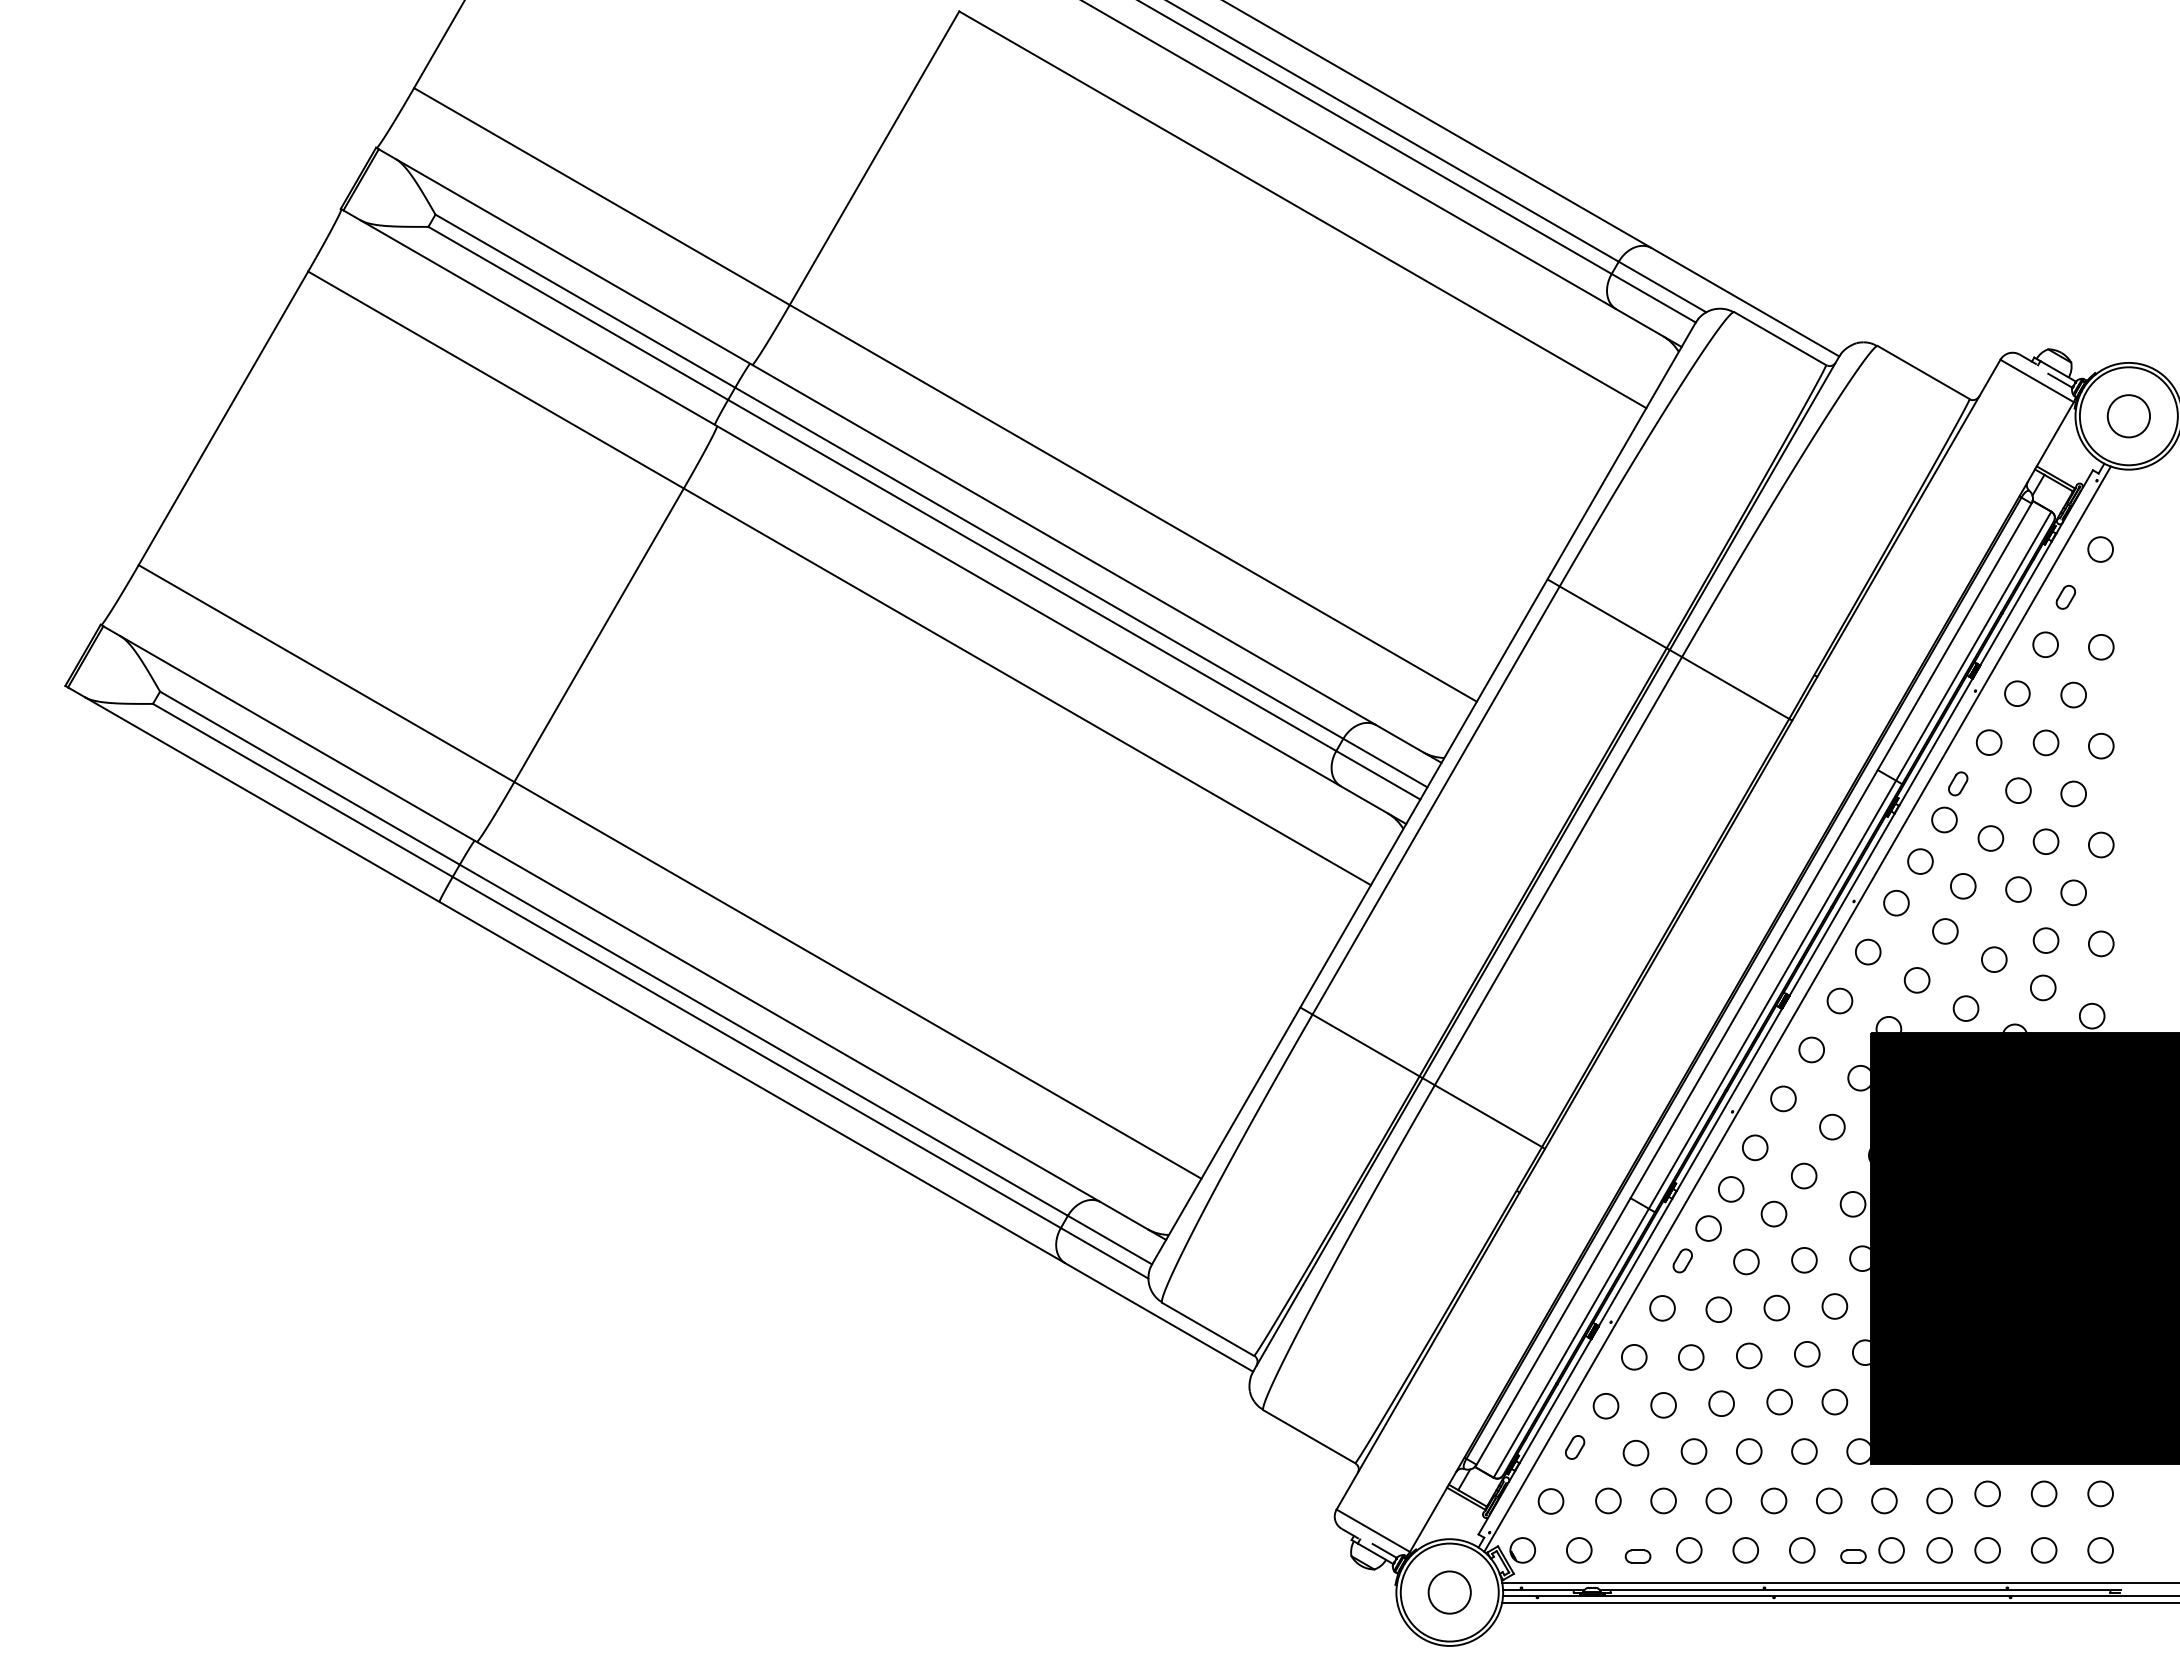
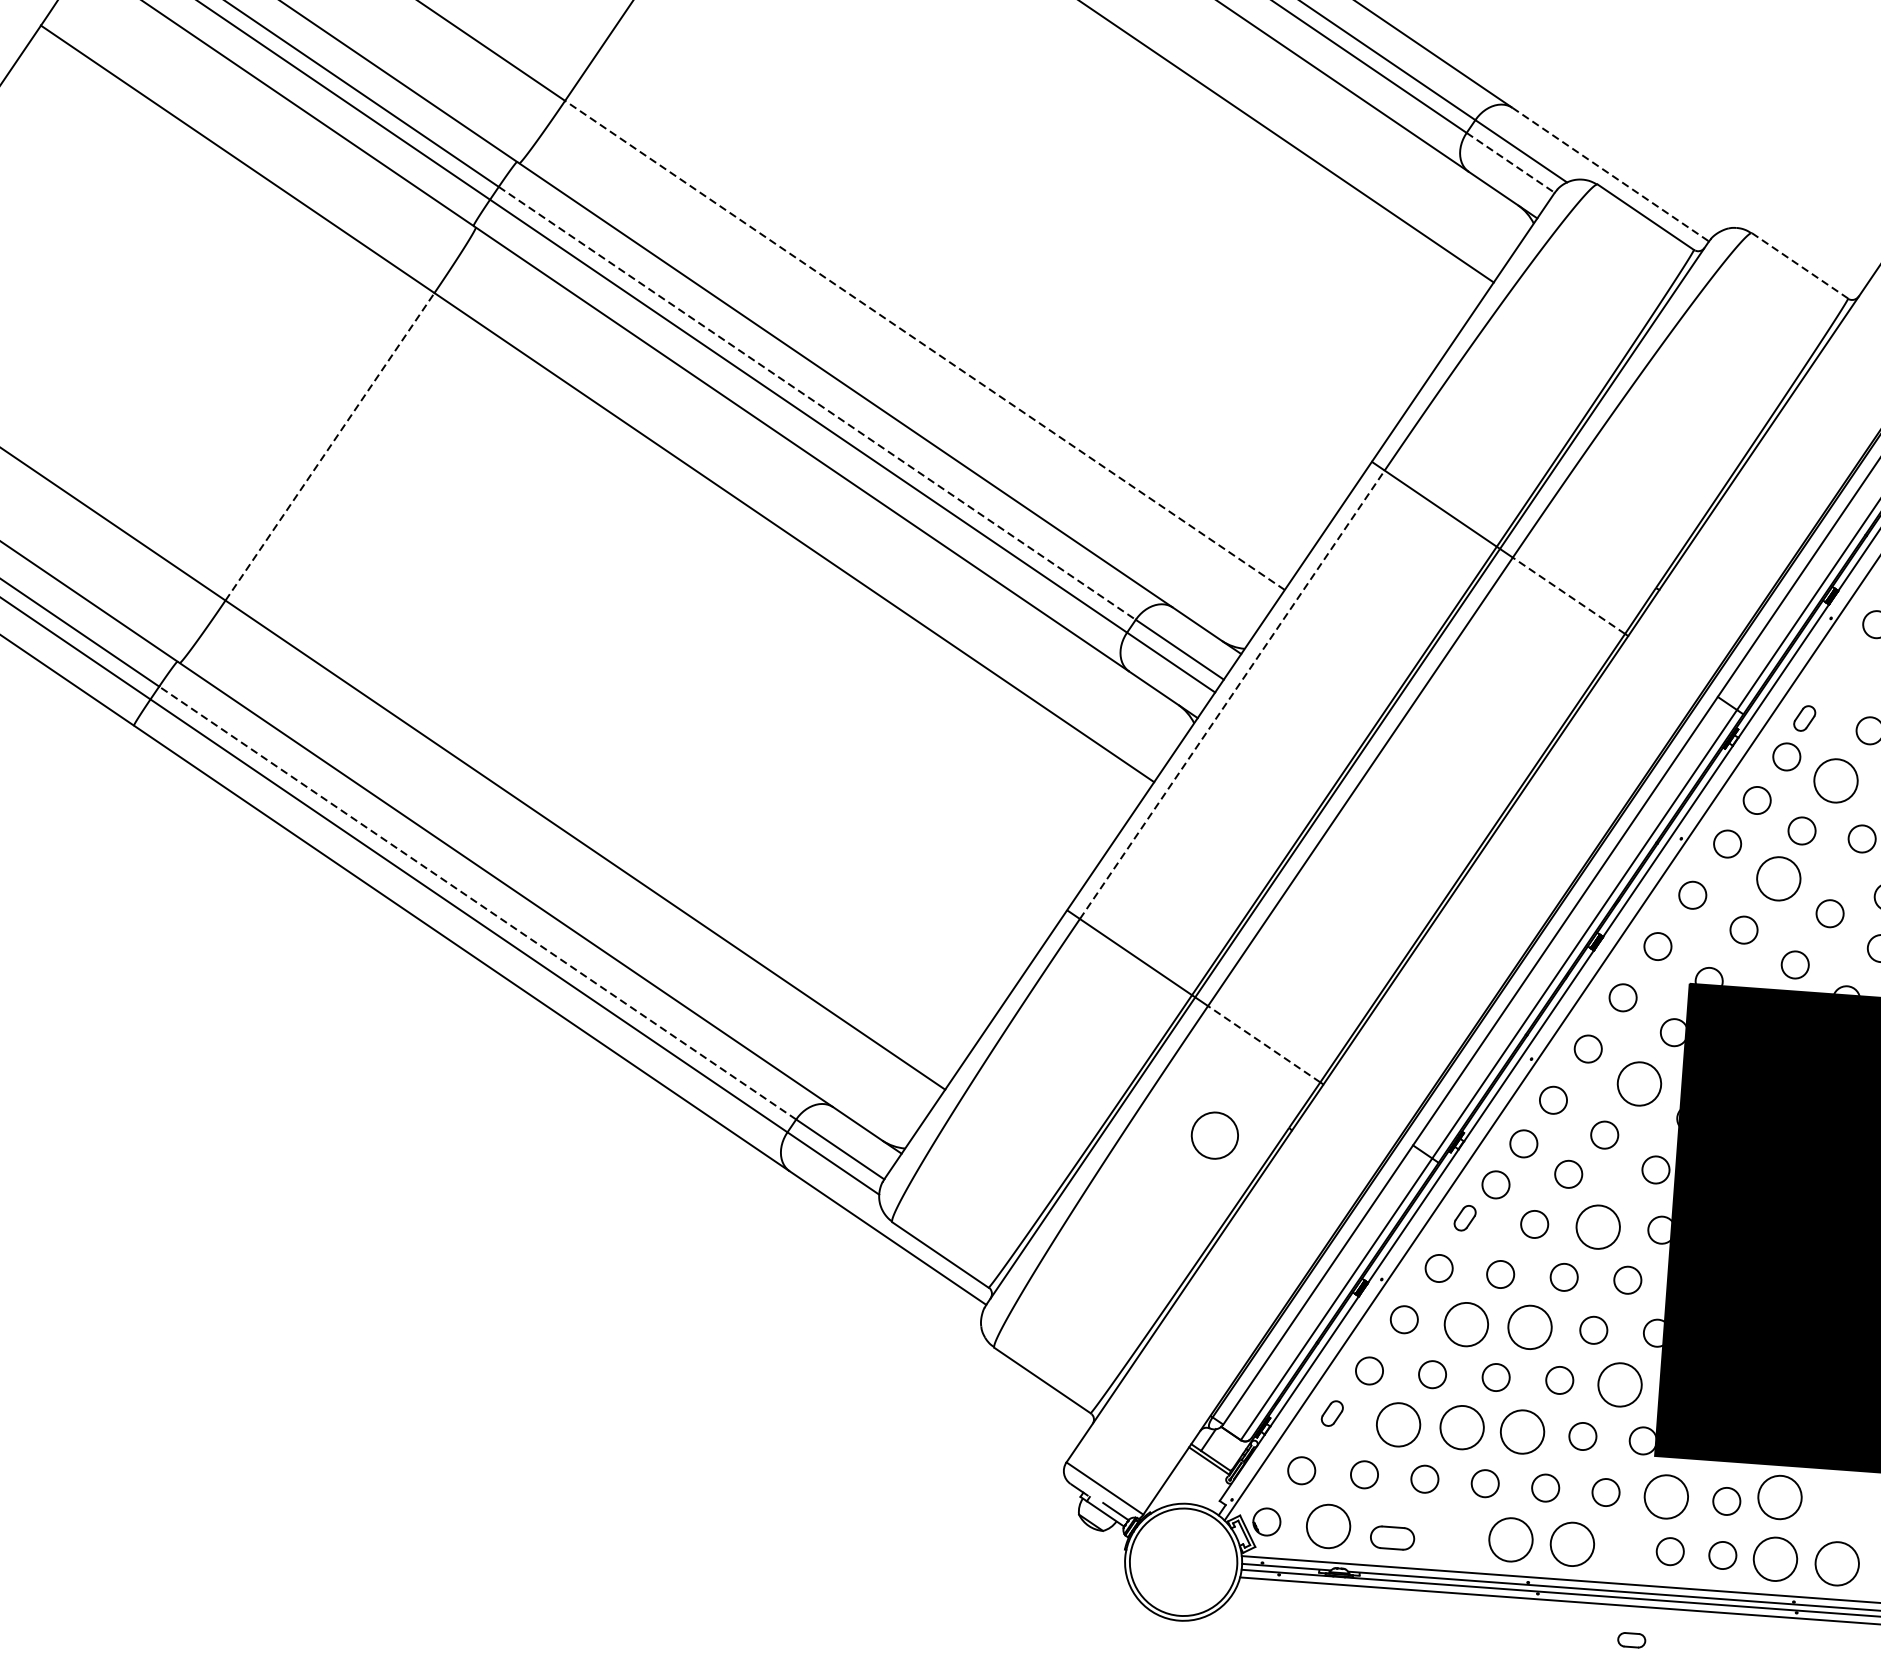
line: (1653, 298) -> (1510, 163), solid -> dashed
line: (1745, 302) -> (1610, 174), solid -> dashed
line: (1923, 372) -> (1799, 265), solid -> dashed
line: (1133, 503) -> (925, 345), solid -> dashed
line: (1039, 563) -> (817, 403), solid -> dashed
line: (599, 634) -> (330, 445), solid -> dashed
line: (1735, 688) -> (1568, 596), solid -> dashed
circle: (1988, 742) -> (1841, 675), removed
line: (1436, 800) -> (1232, 694), solid -> dashed
circle: (1990, 838) -> (1835, 780), size x1.6
circle: (1945, 931) -> (1778, 878), size x1.6
line: (763, 1040) -> (477, 903), solid -> dashed
line: (1488, 1116) -> (1264, 1044), solid -> dashed
circle: (1832, 1126) -> (1639, 1083), size x1.6
circle: (1804, 1260) -> (1598, 1227), size x1.6
circle: (1749, 1355) -> (1530, 1327), size x1.6
circle: (1691, 1357) -> (1466, 1324), size x1.6
circle: (1834, 1401) -> (1619, 1384), size x1.6
circle: (1693, 1451) -> (1461, 1427), size x1.6
circle: (1748, 1451) -> (1521, 1431), size x1.6
circle: (1635, 1452) -> (1398, 1423), size x1.6
circle: (1987, 1493) -> (1779, 1497), size x1.6
circle: (2043, 1493) -> (1841, 1501), removed
circle: (1884, 1500) -> (1666, 1496), size x1.6
circle: (1579, 1550) -> (1328, 1526), size x1.6
circle: (1689, 1550) -> (1449, 1535), removed
circle: (1745, 1550) -> (1510, 1540), size x1.6
circle: (1802, 1550) -> (1572, 1544), size x1.6
circle: (1987, 1550) -> (1775, 1559), size x1.6
circle: (2043, 1550) -> (1836, 1563), size x1.6
part: (1637, 1556) -> (1391, 1537), size x1.6
part: (1853, 1556) -> (1631, 1640), moved
circle: (1449, 1592) -> (1214, 1135), moved

